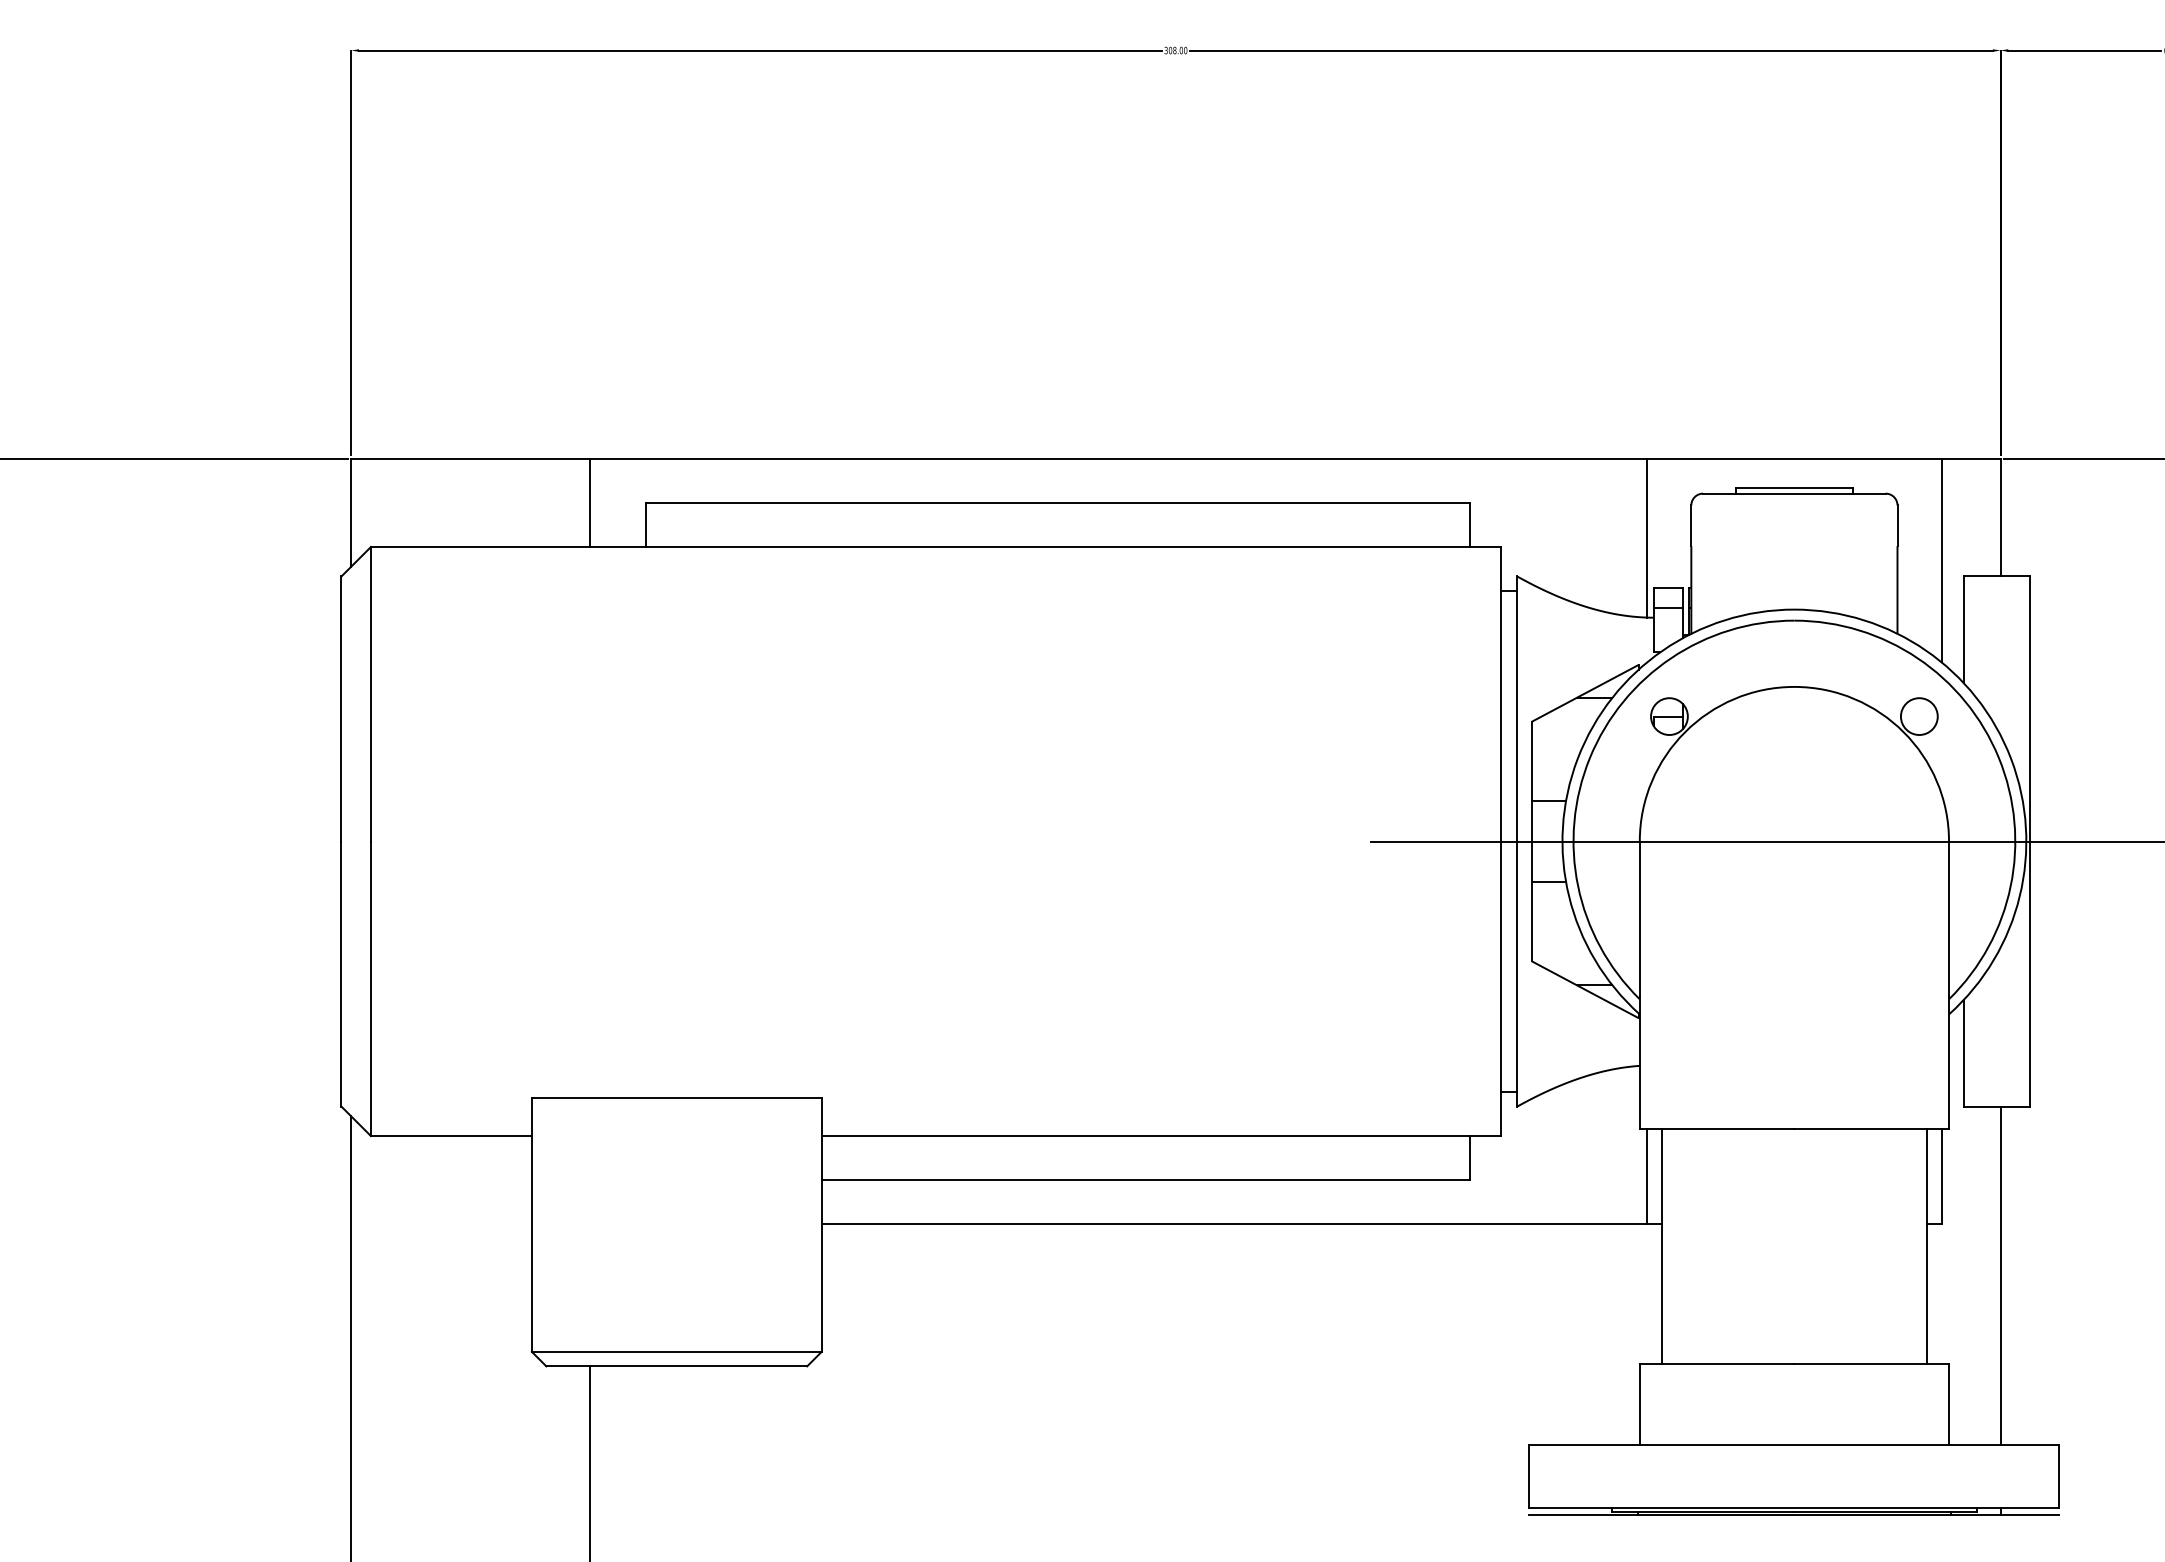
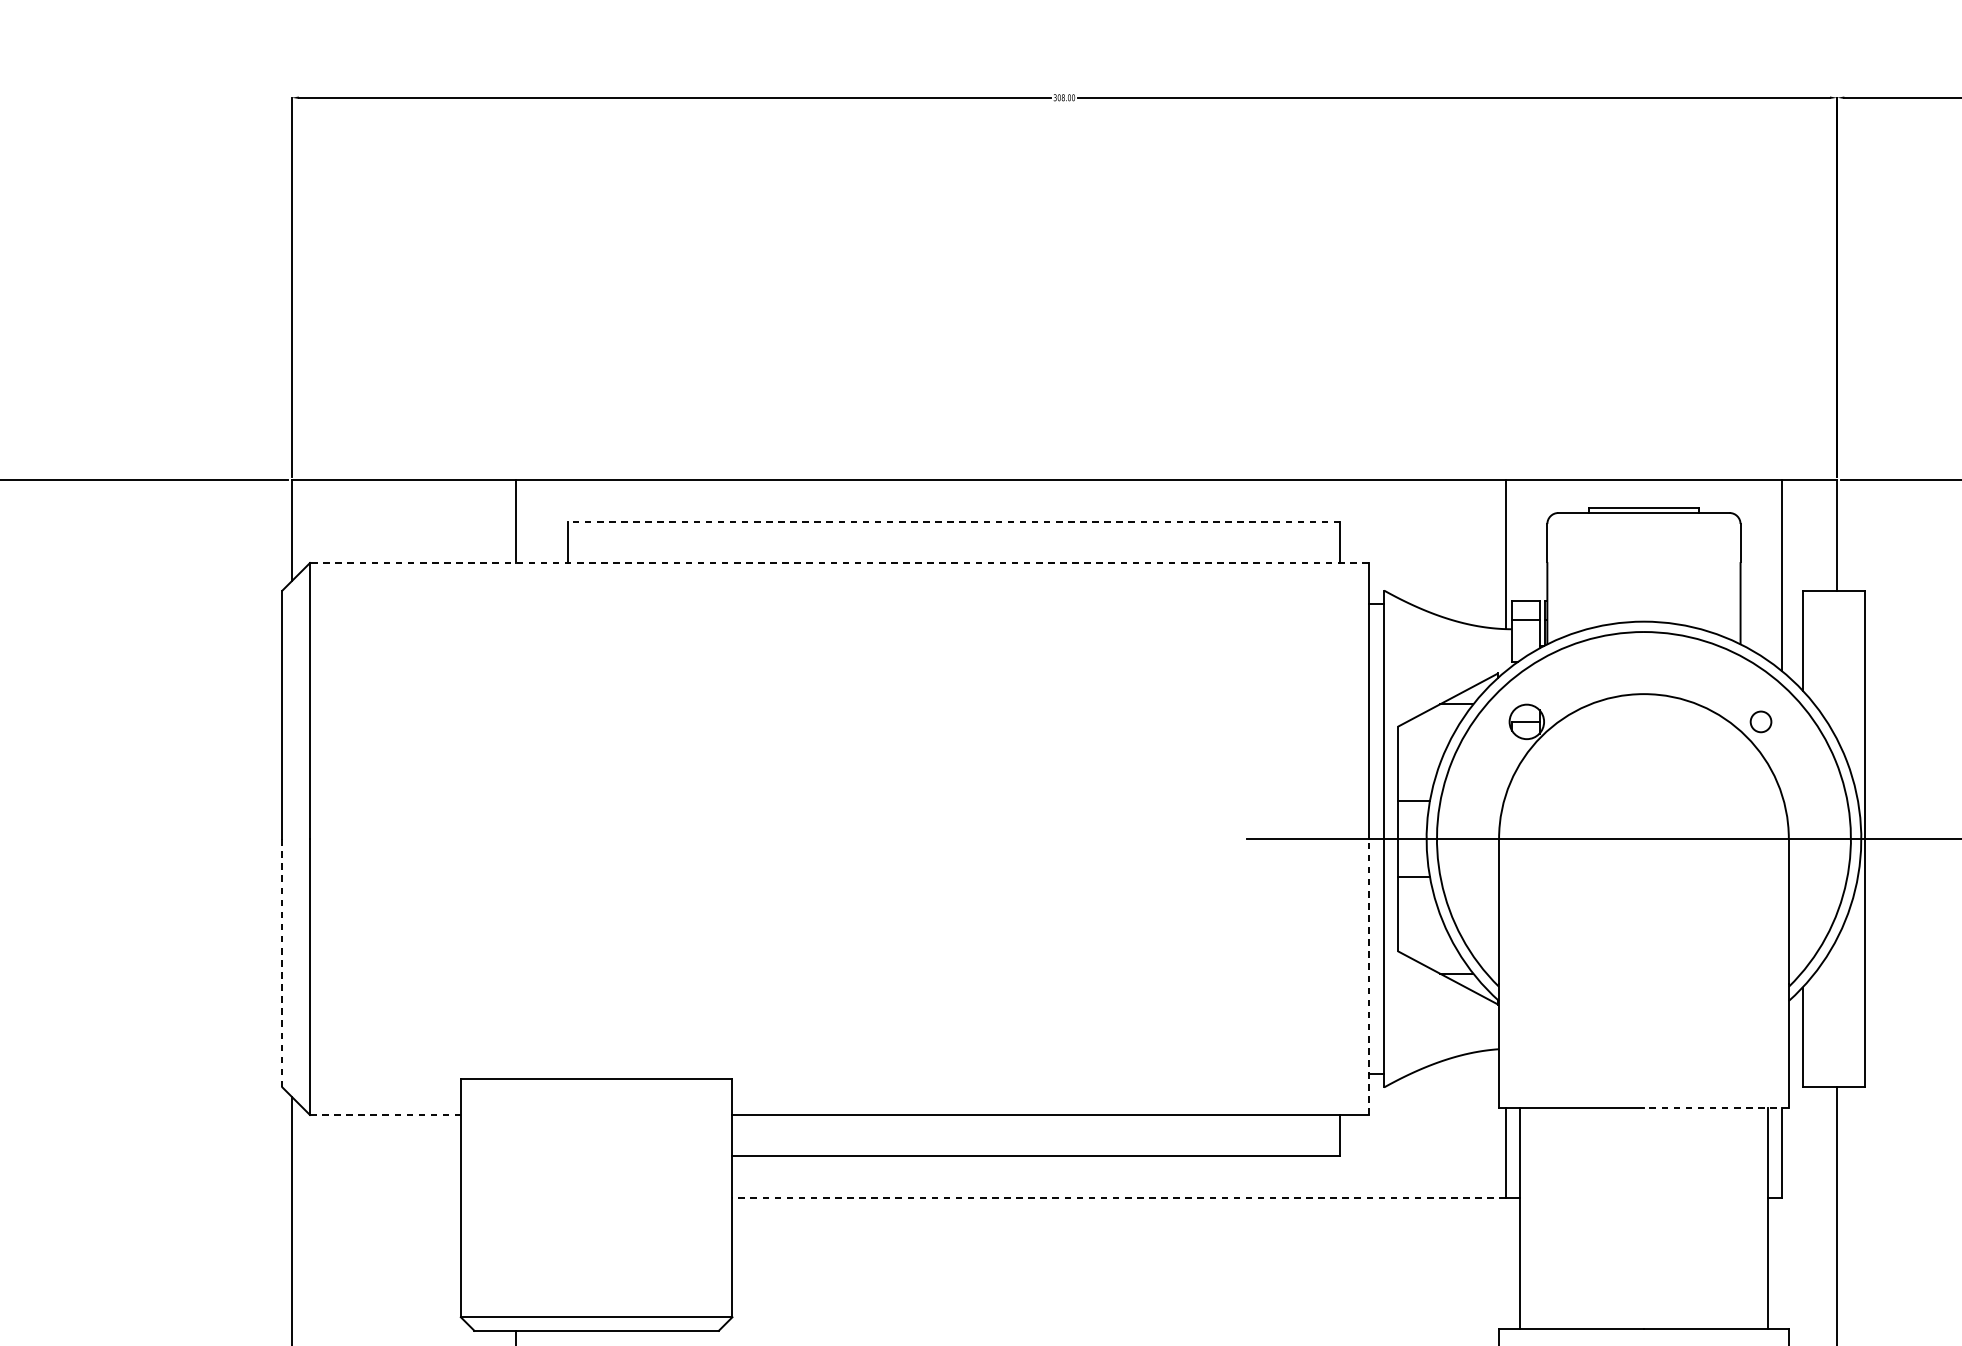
line: (1057, 502) -> (953, 521), solid -> dashed
line: (935, 547) -> (839, 563), solid -> dashed
circle: (1918, 716) -> (1760, 721), size x0.6
line: (341, 974) -> (282, 963), solid -> dashed
line: (1500, 988) -> (1368, 976), solid -> dashed
line: (1871, 1128) -> (1716, 1107), solid -> dashed
line: (451, 1136) -> (385, 1115), solid -> dashed
line: (1234, 1224) -> (1119, 1197), solid -> dashed

